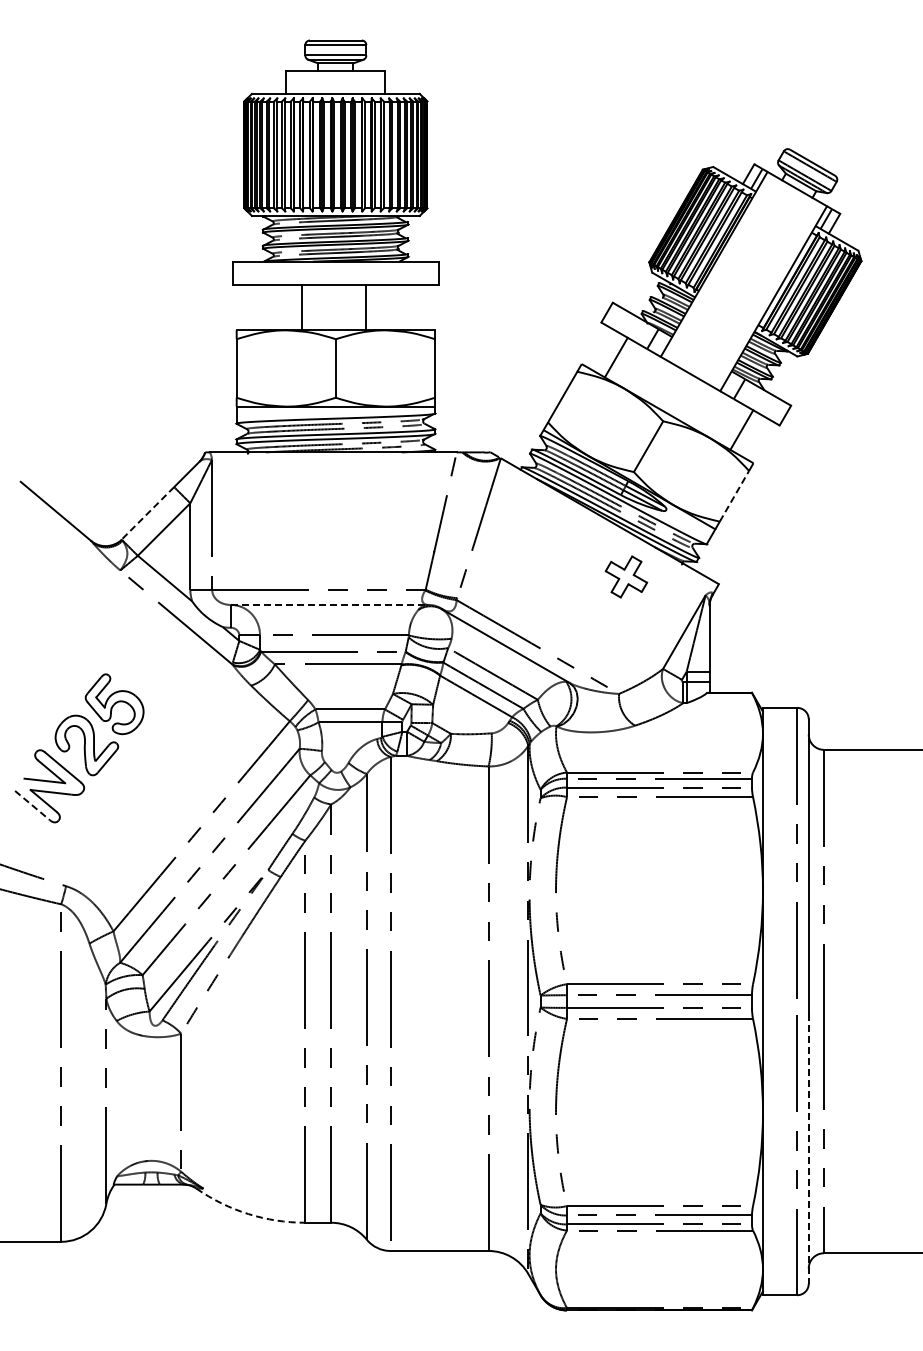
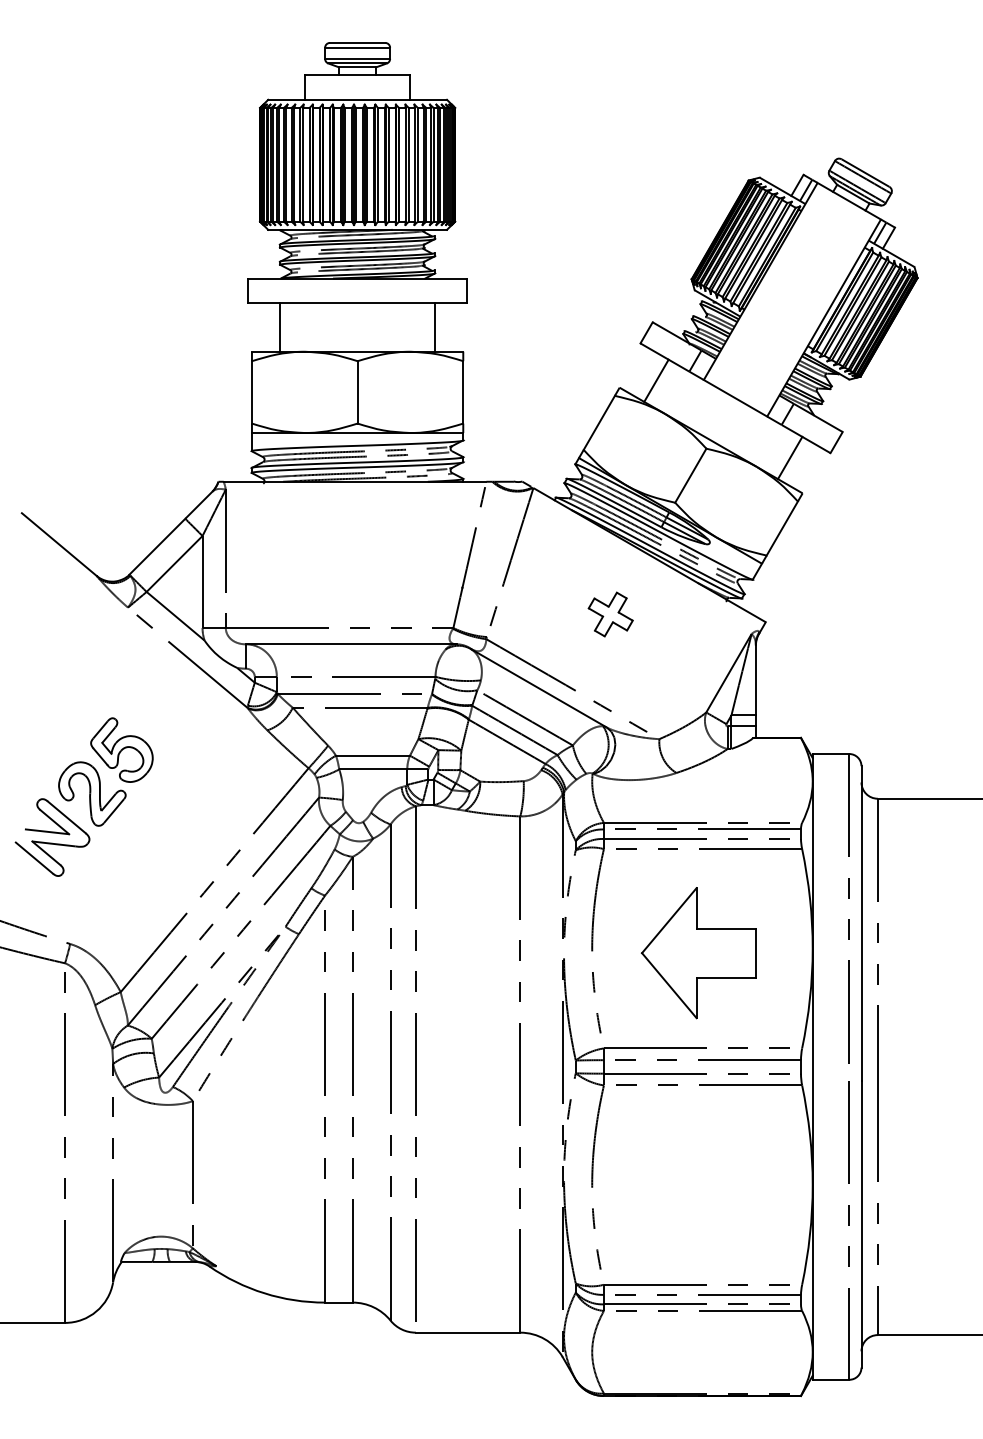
line: (302, 307) -> (280, 327), moved
line: (366, 307) -> (435, 327), moved
line: (734, 495) -> (782, 527), dashed -> solid
line: (148, 513) -> (157, 546), dashed -> solid
part: (626, 576) -> (610, 614), moved
line: (329, 604) -> (350, 643), dashed -> solid
line: (32, 805) -> (34, 858), dashed -> solid
part: (655, 894) -> (698, 952), added
line: (808, 1149) -> (861, 1224), dashed -> solid
arc: (248, 1214) -> (264, 1293), dashed -> solid

